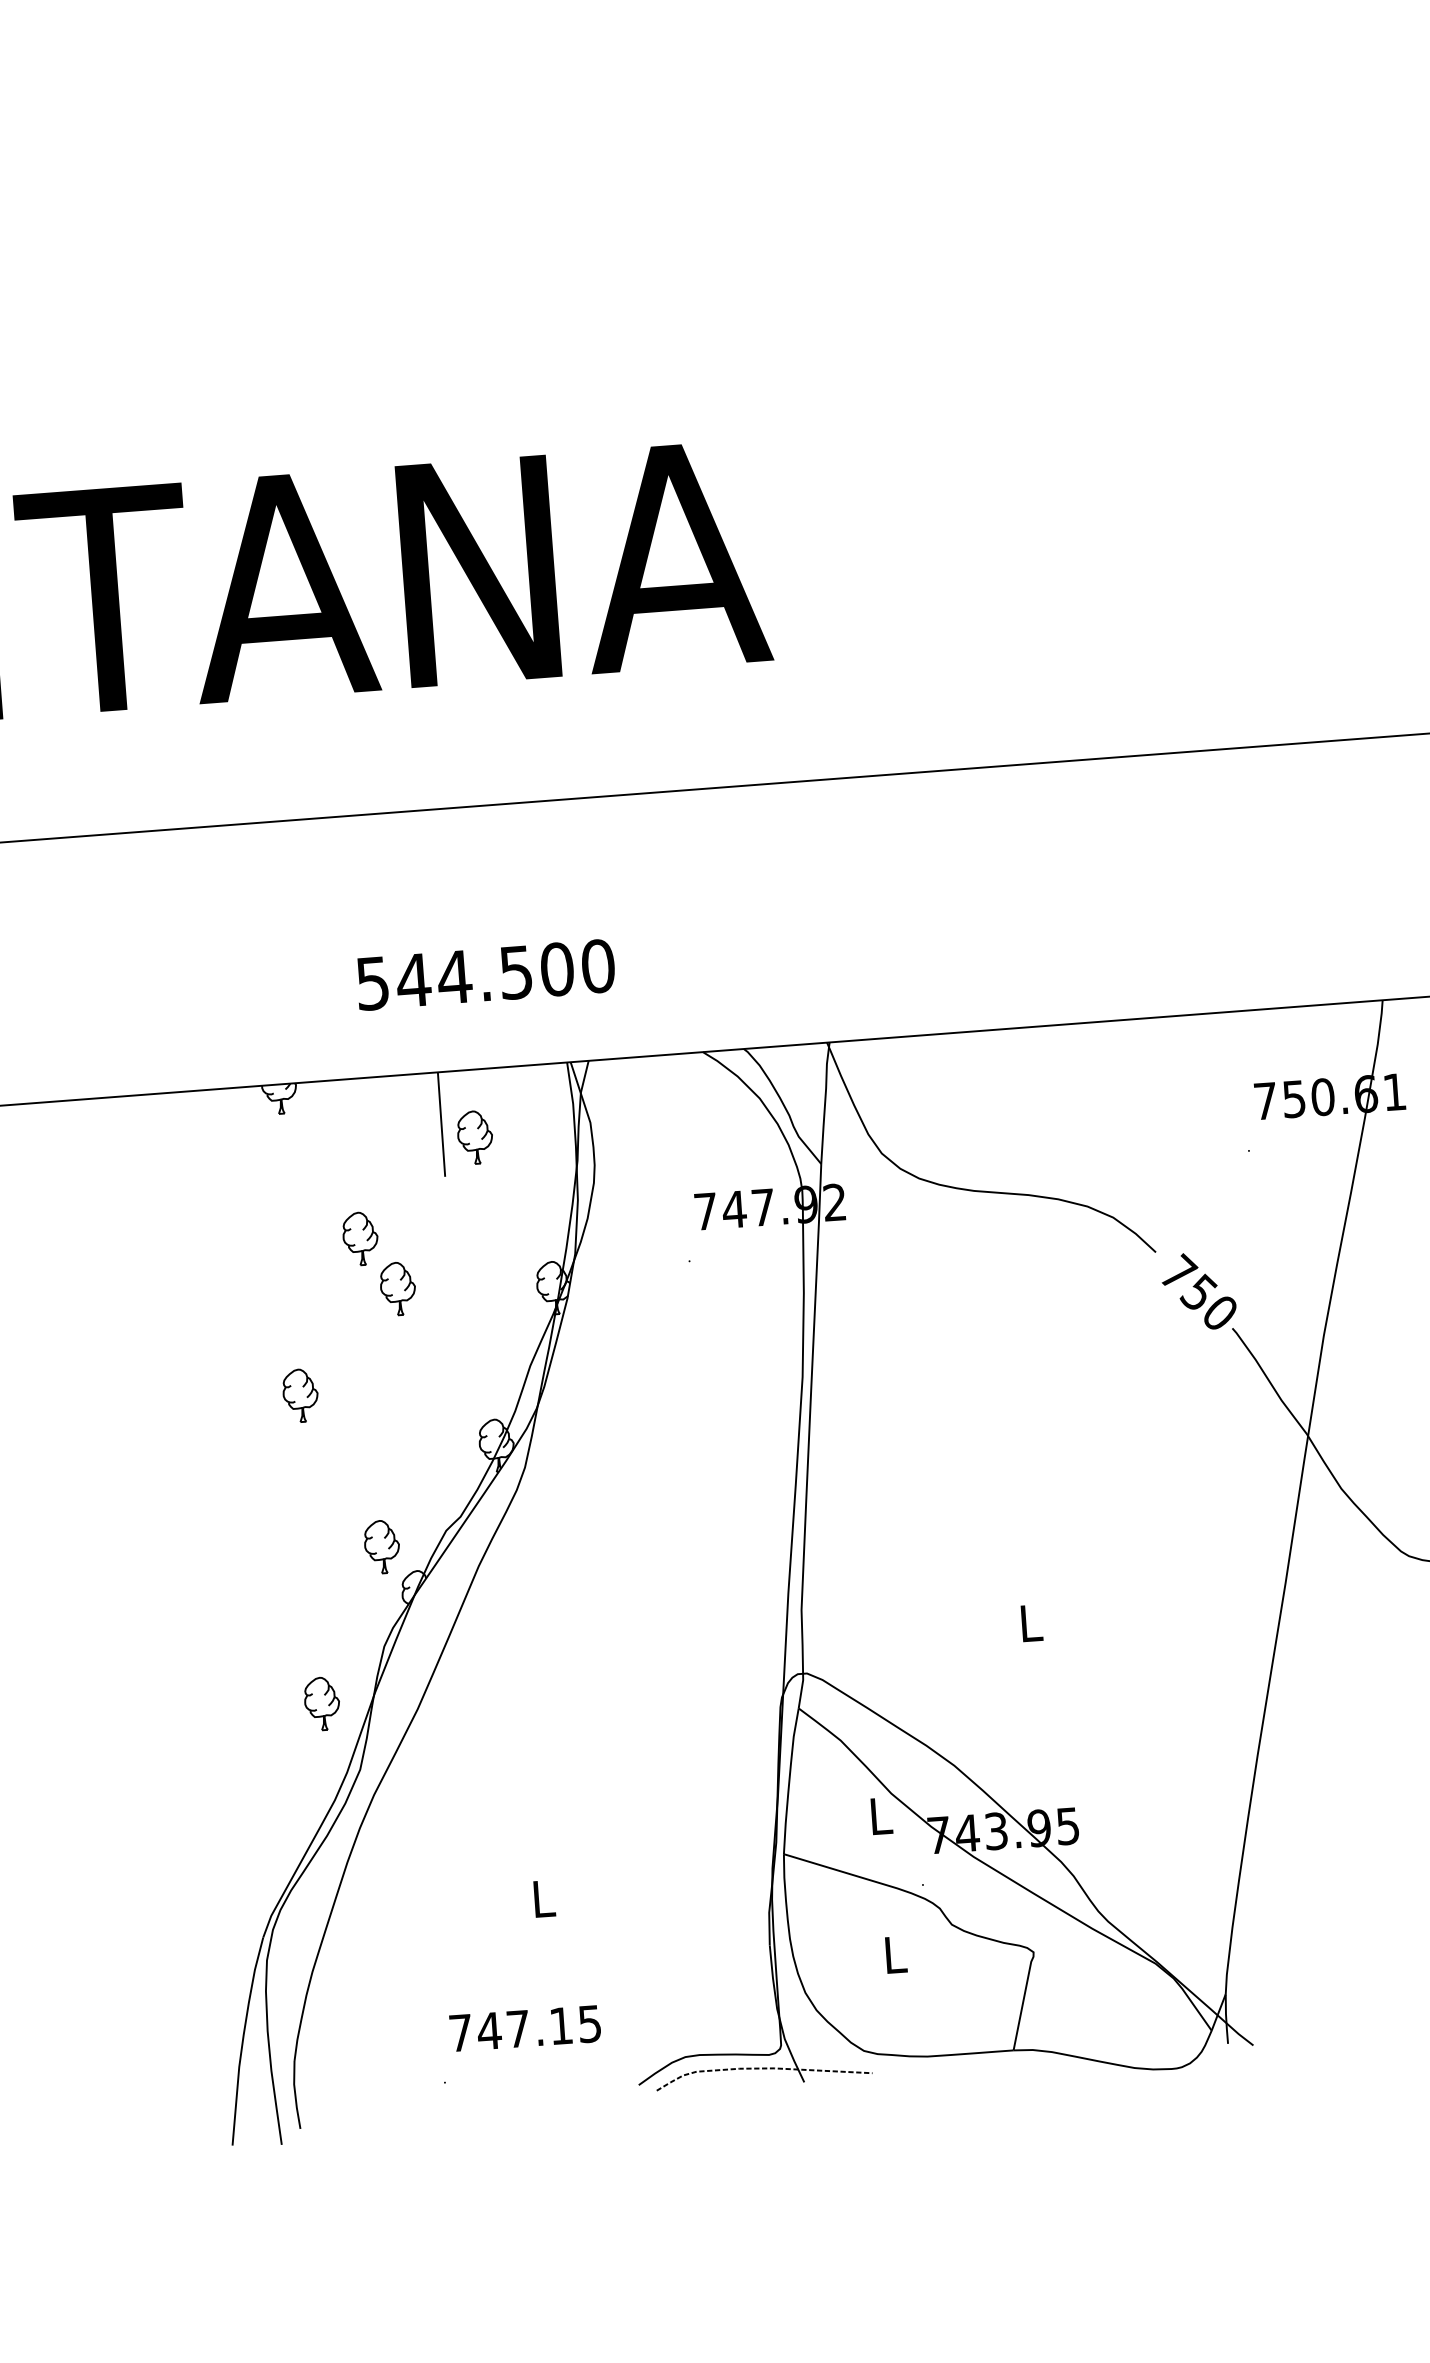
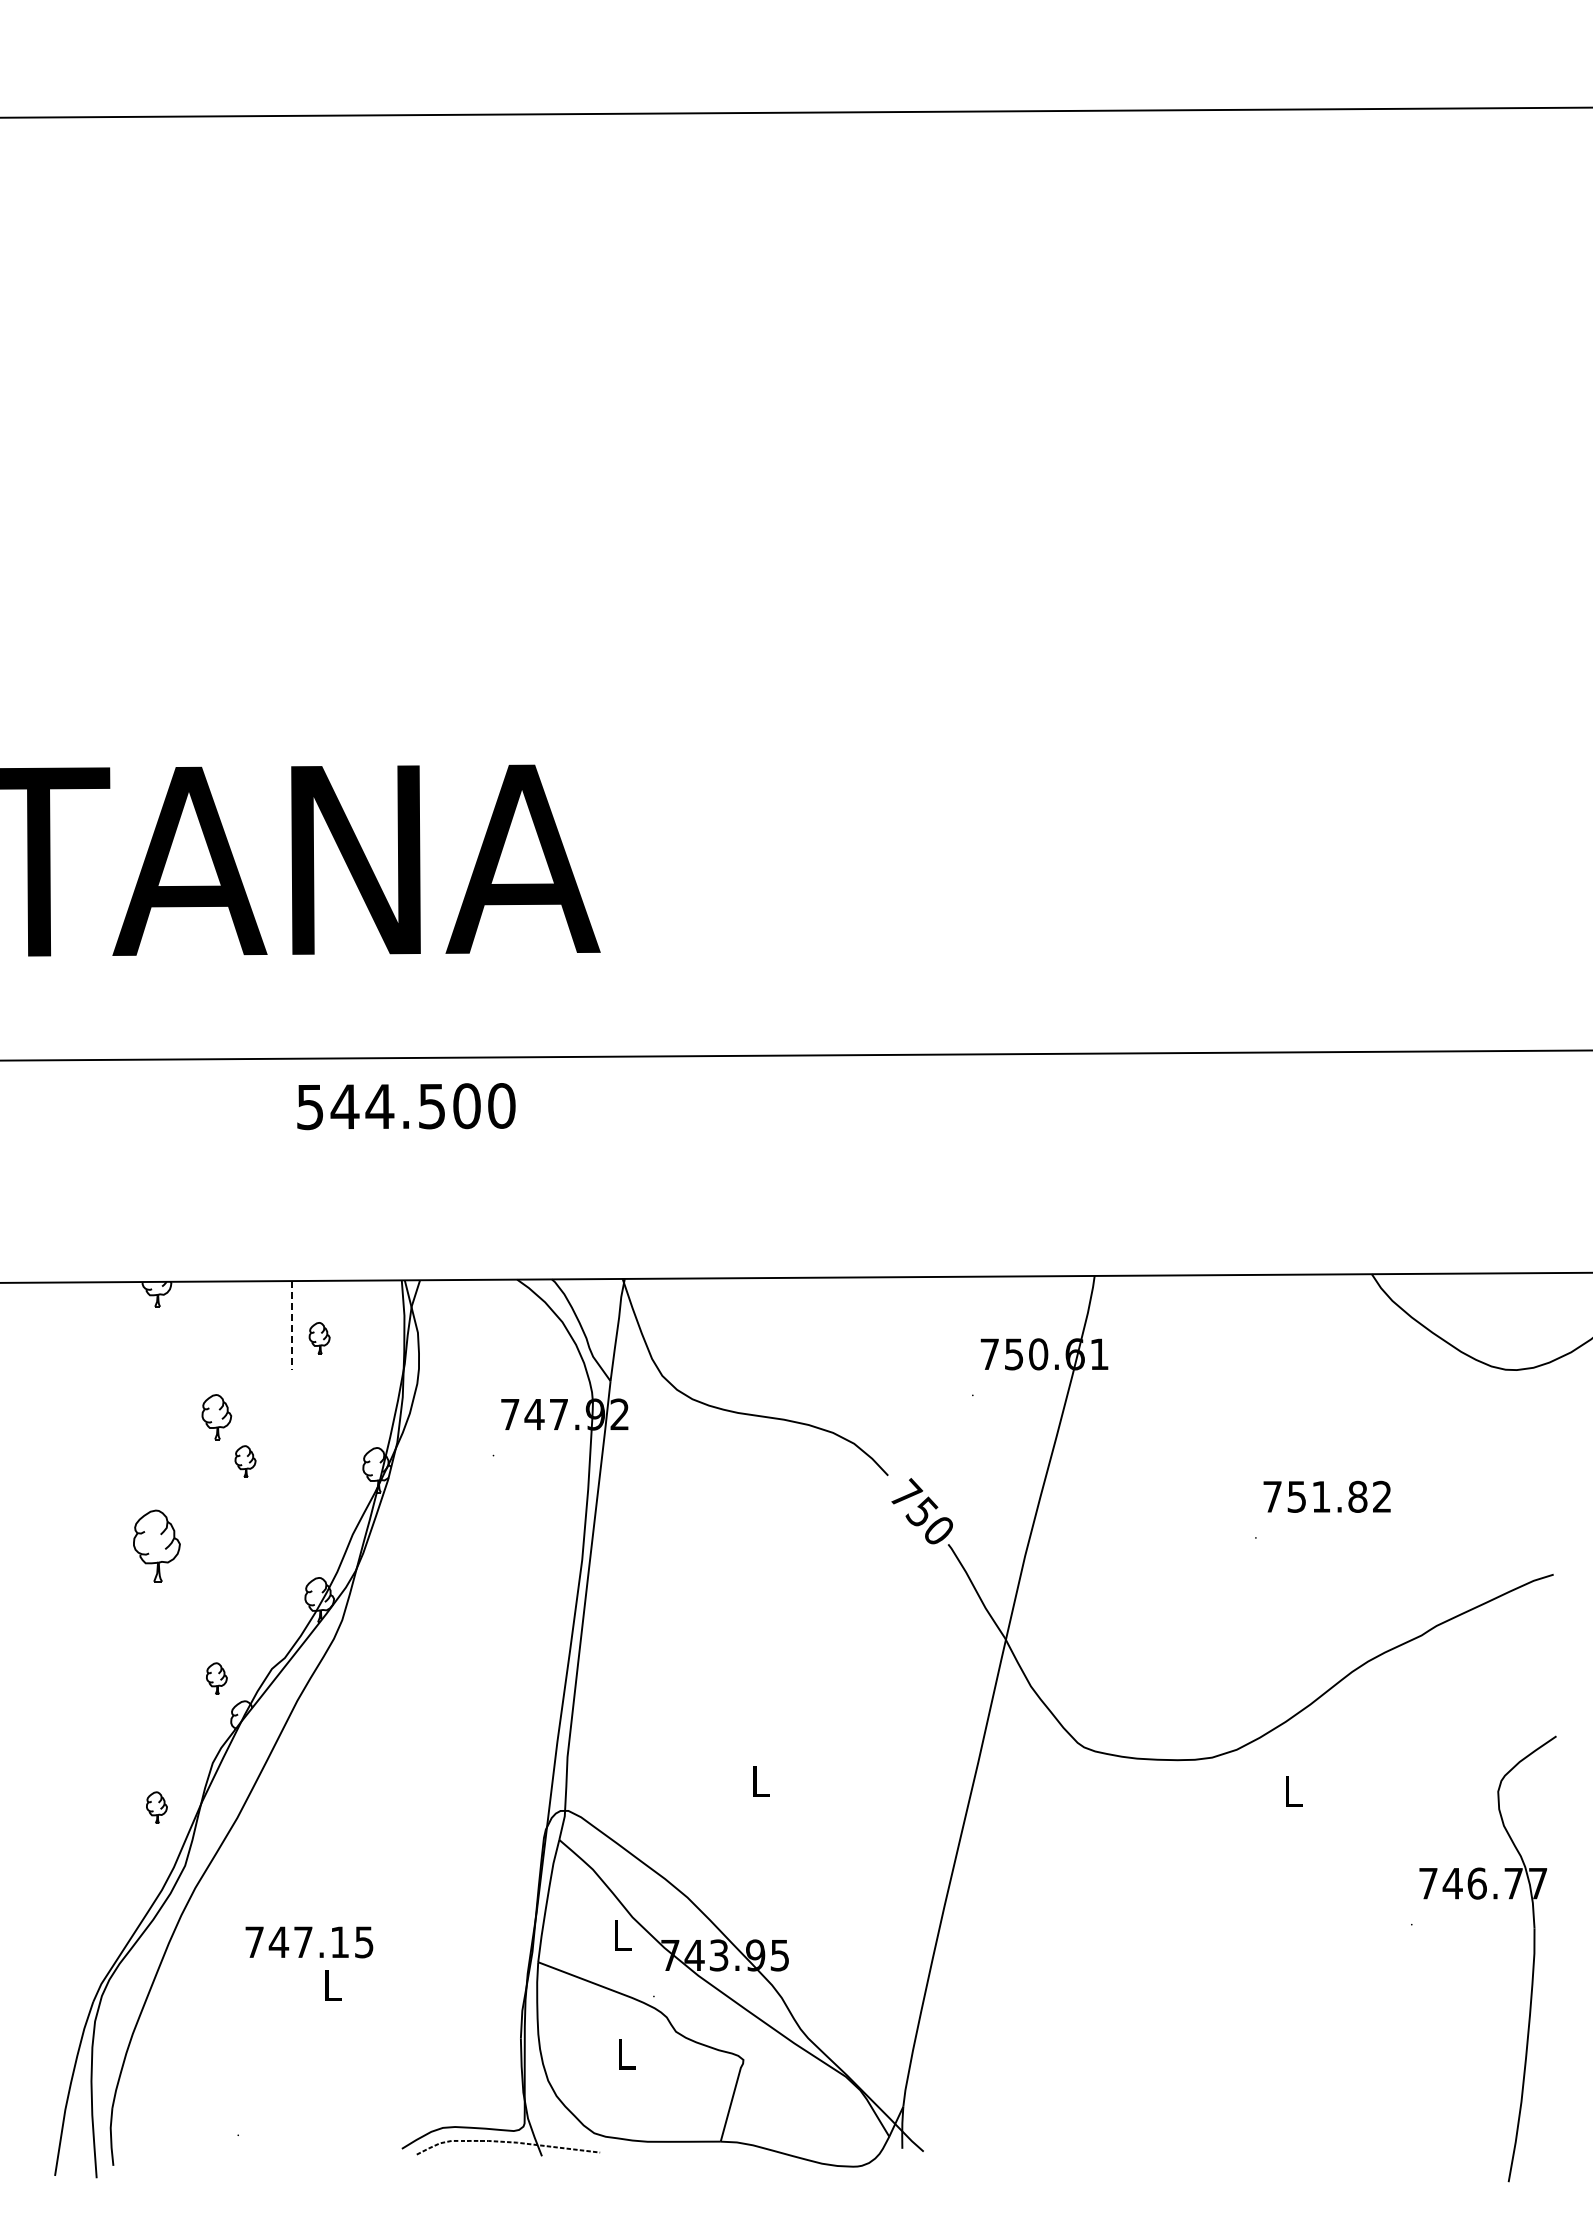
text: (486, 974) -> (406, 1106), moved
line: (440, 1124) -> (291, 1325), solid -> dashed
part: (475, 1137) -> (319, 1338), size x0.7
part: (398, 1288) -> (245, 1461), size x0.7
part: (300, 1396) -> (156, 1546), size x1.6
part: (381, 1546) -> (216, 1678), size x0.7
part: (321, 1703) -> (156, 1807), size x0.7
text: (525, 2028) -> (309, 1942), moved

